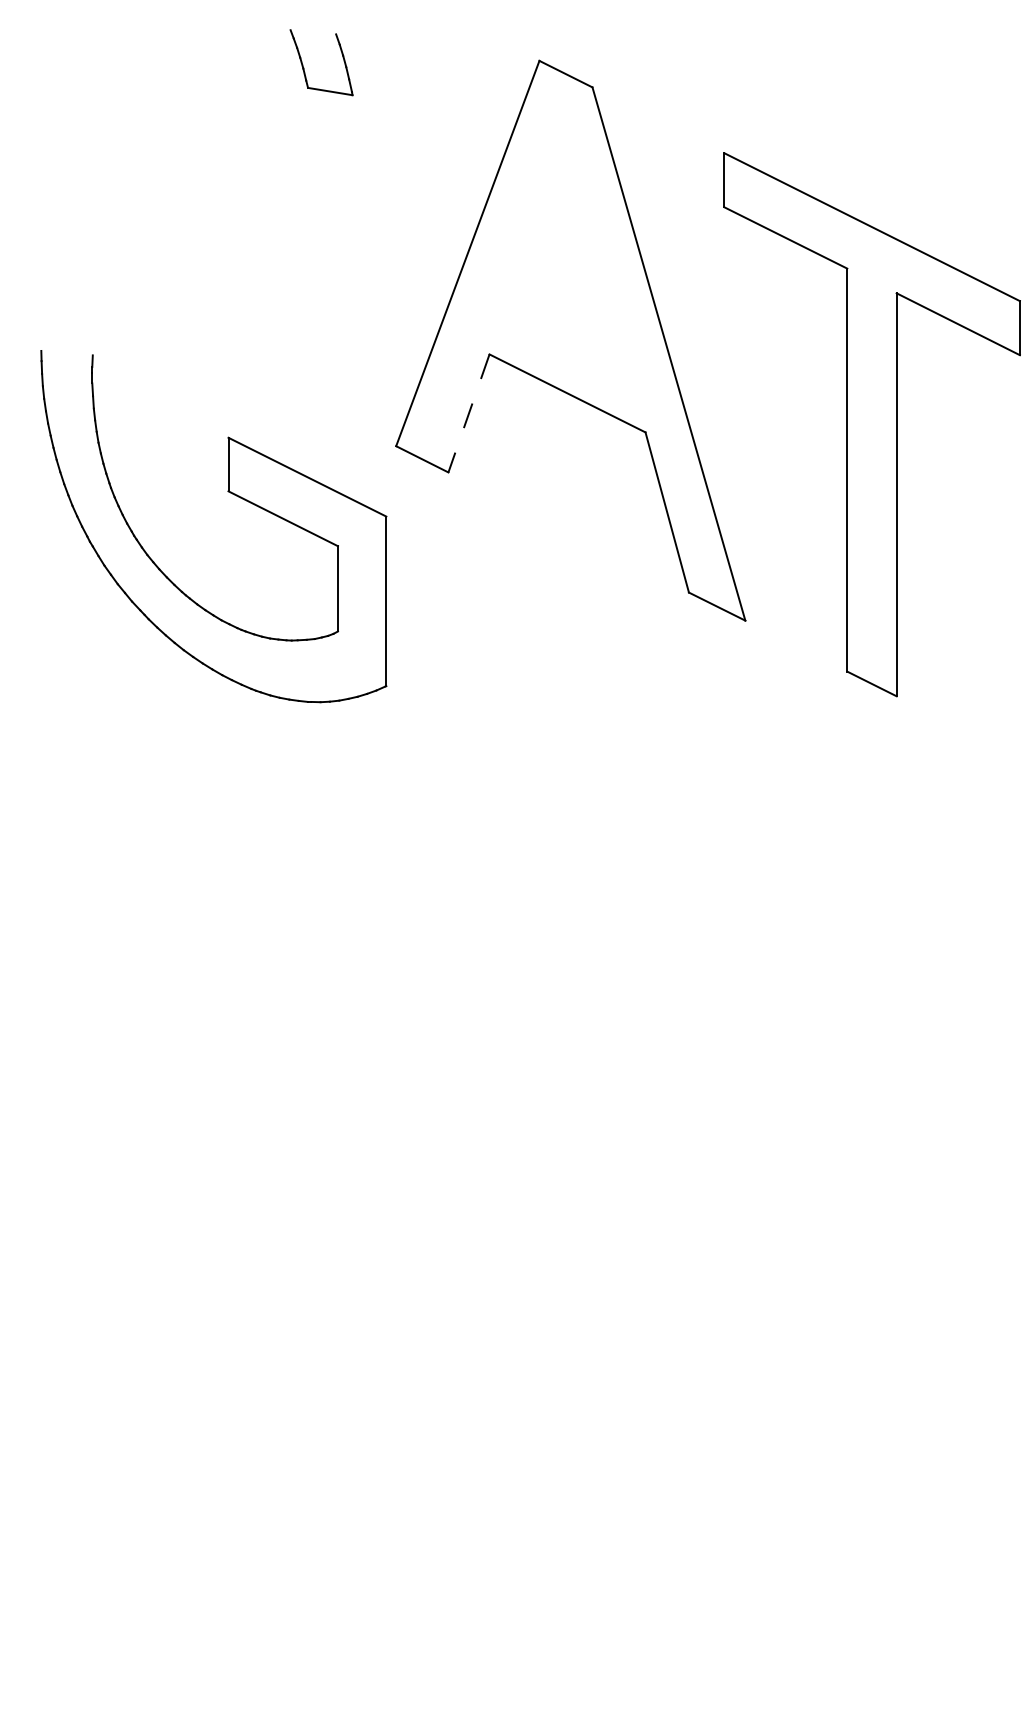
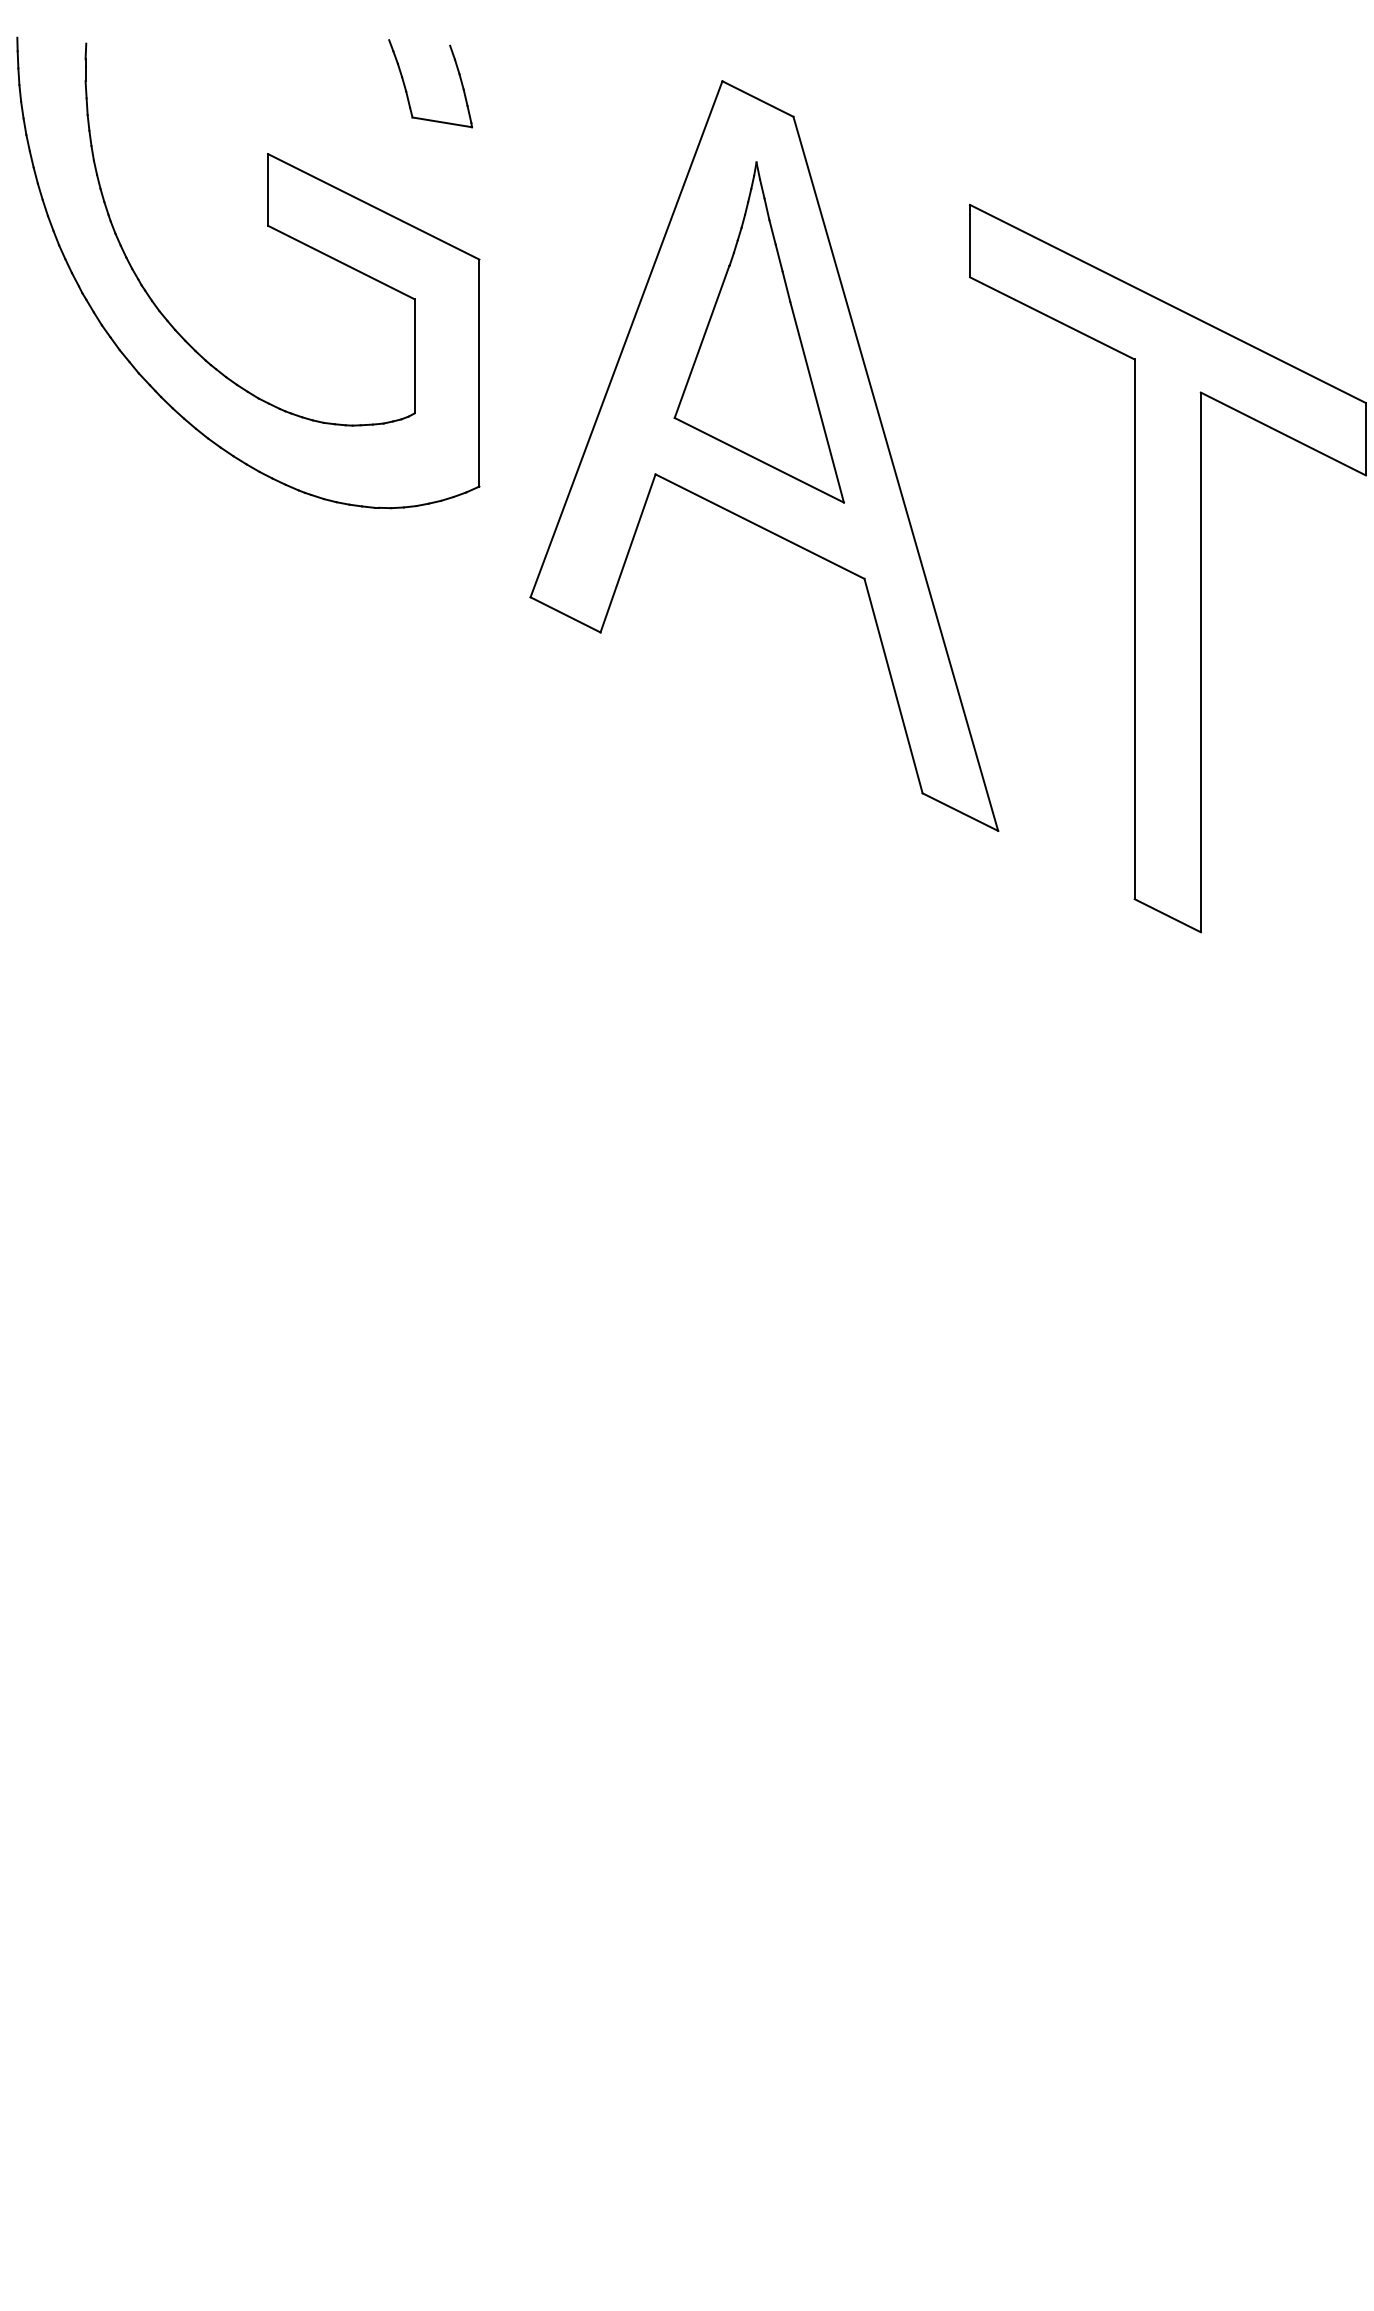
part: (566, 248) -> (758, 332), added
line: (469, 413) -> (628, 553), dashed -> solid
part: (231, 493) -> (271, 228), moved

